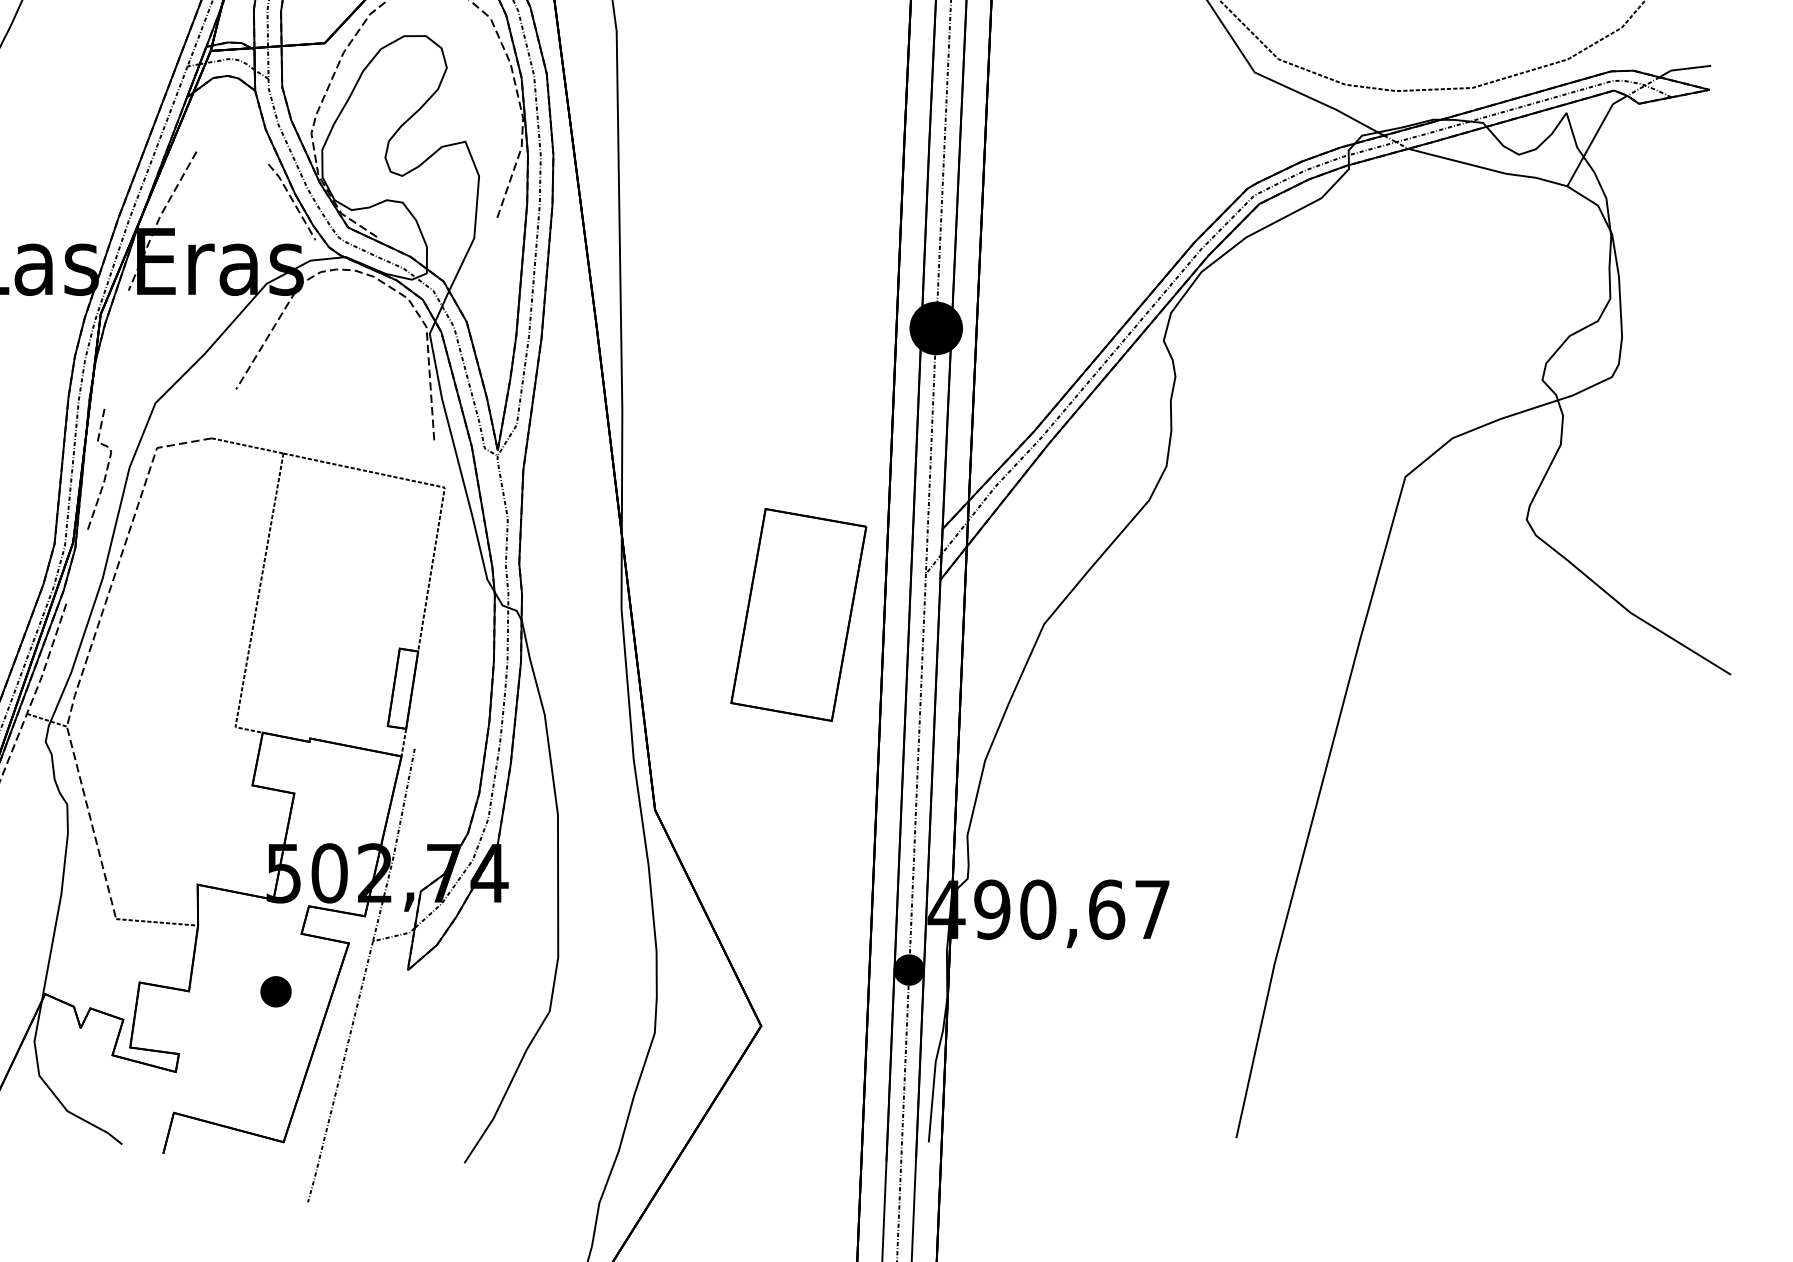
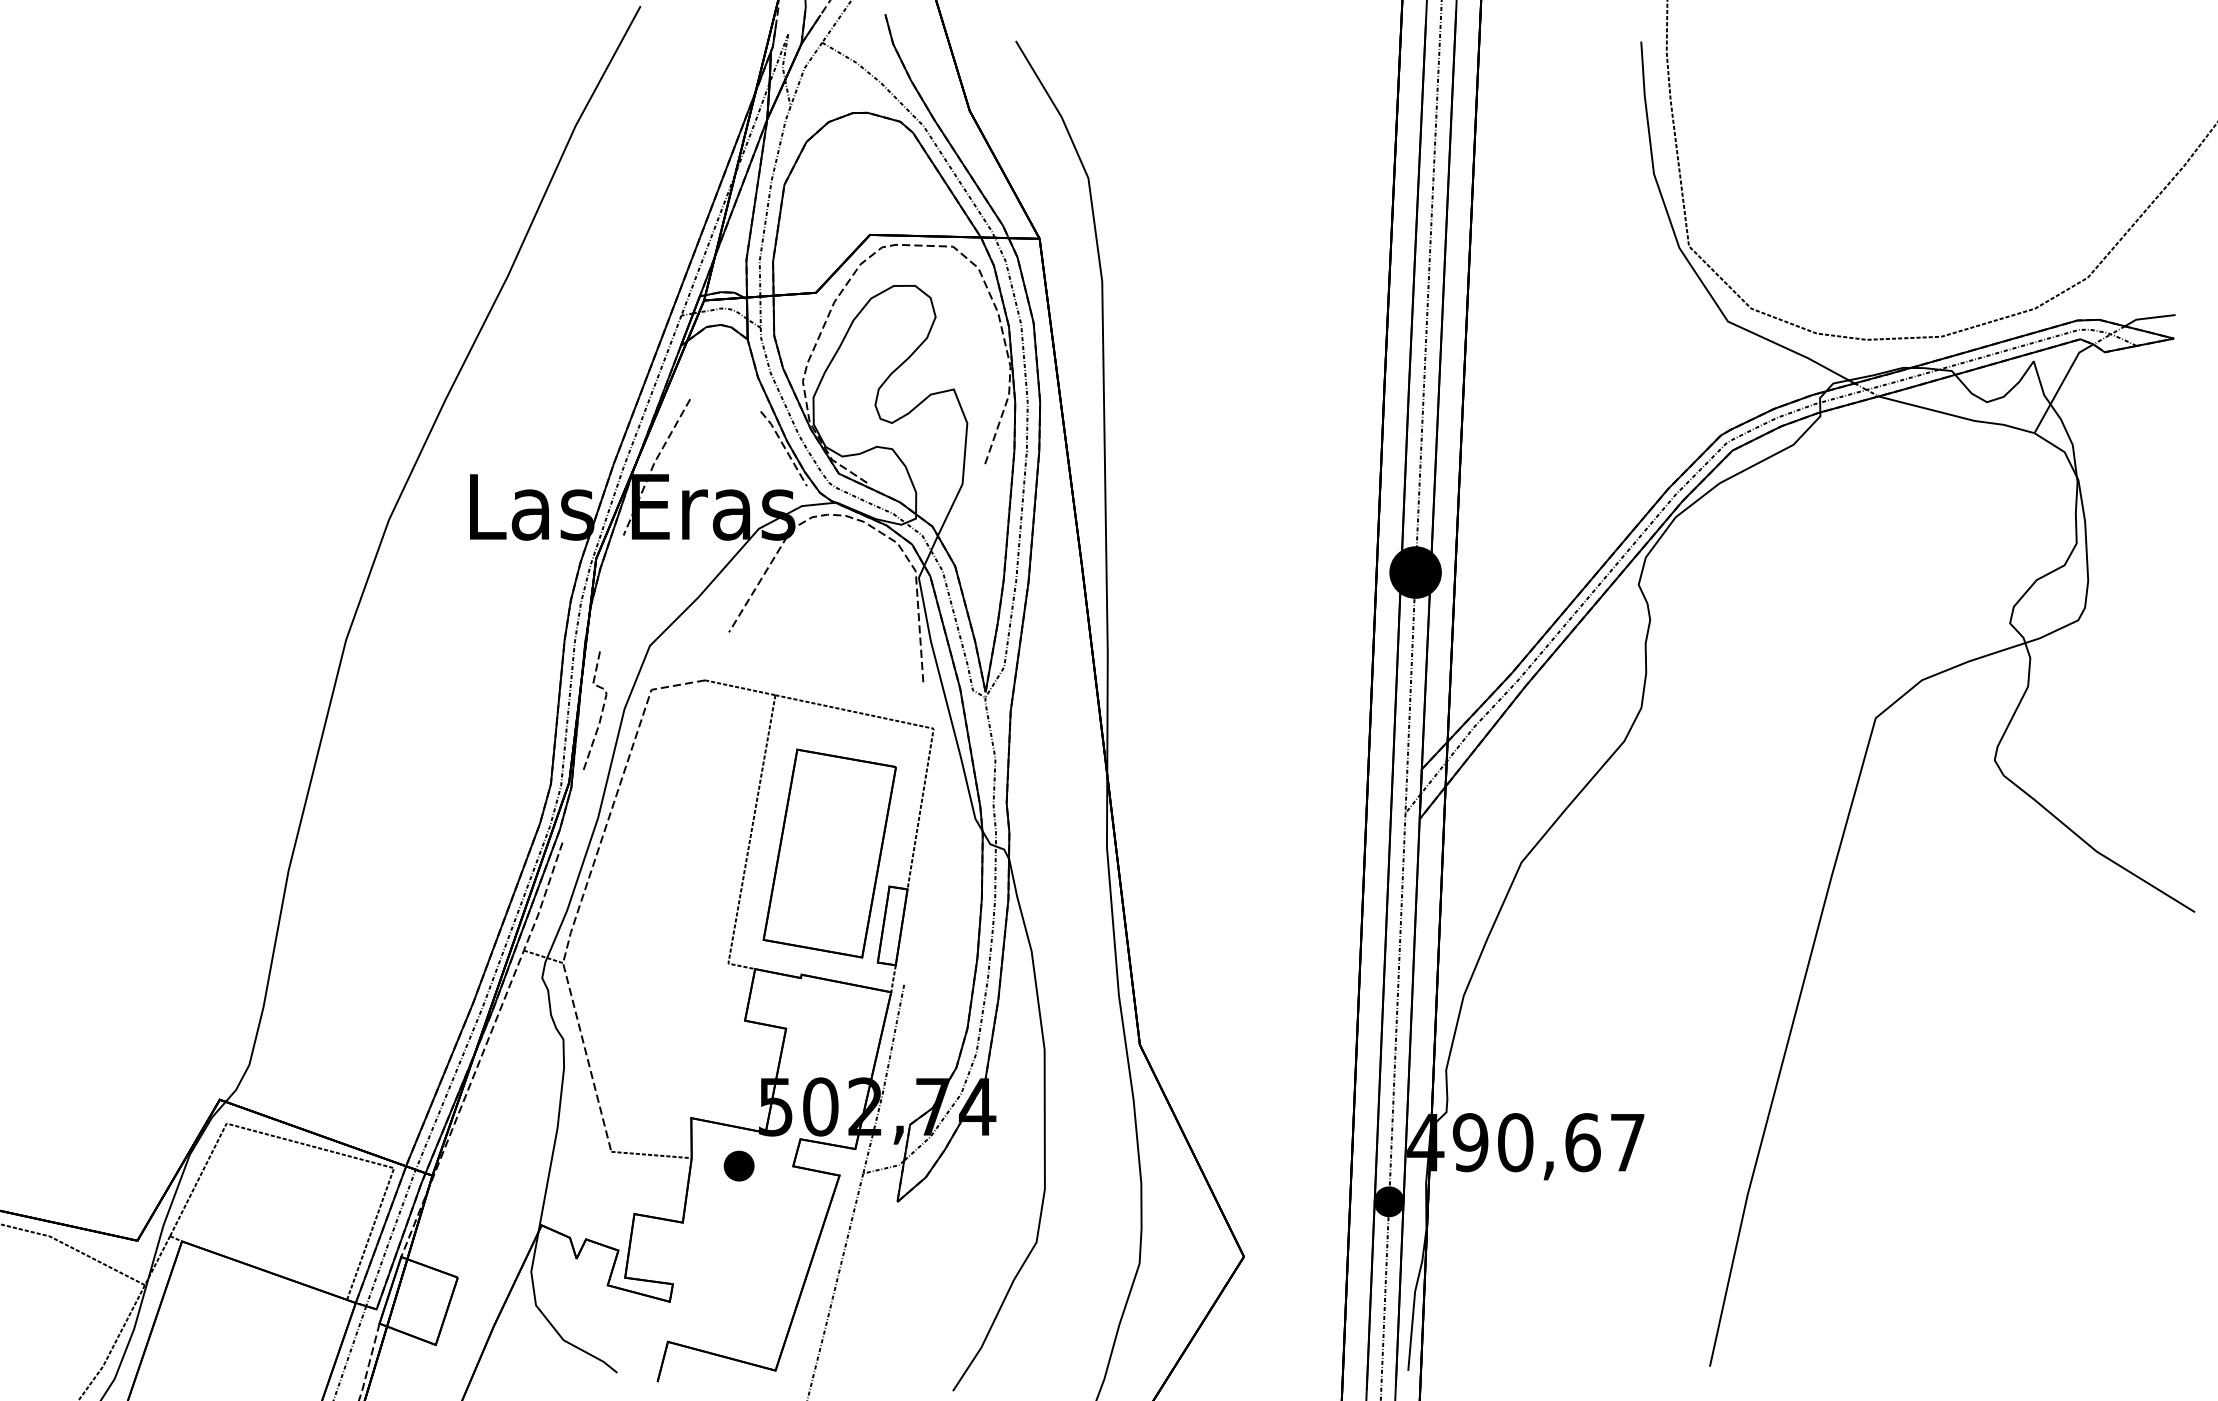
part: (798, 614) -> (829, 853), moved
part: (275, 991) -> (738, 1165), moved

